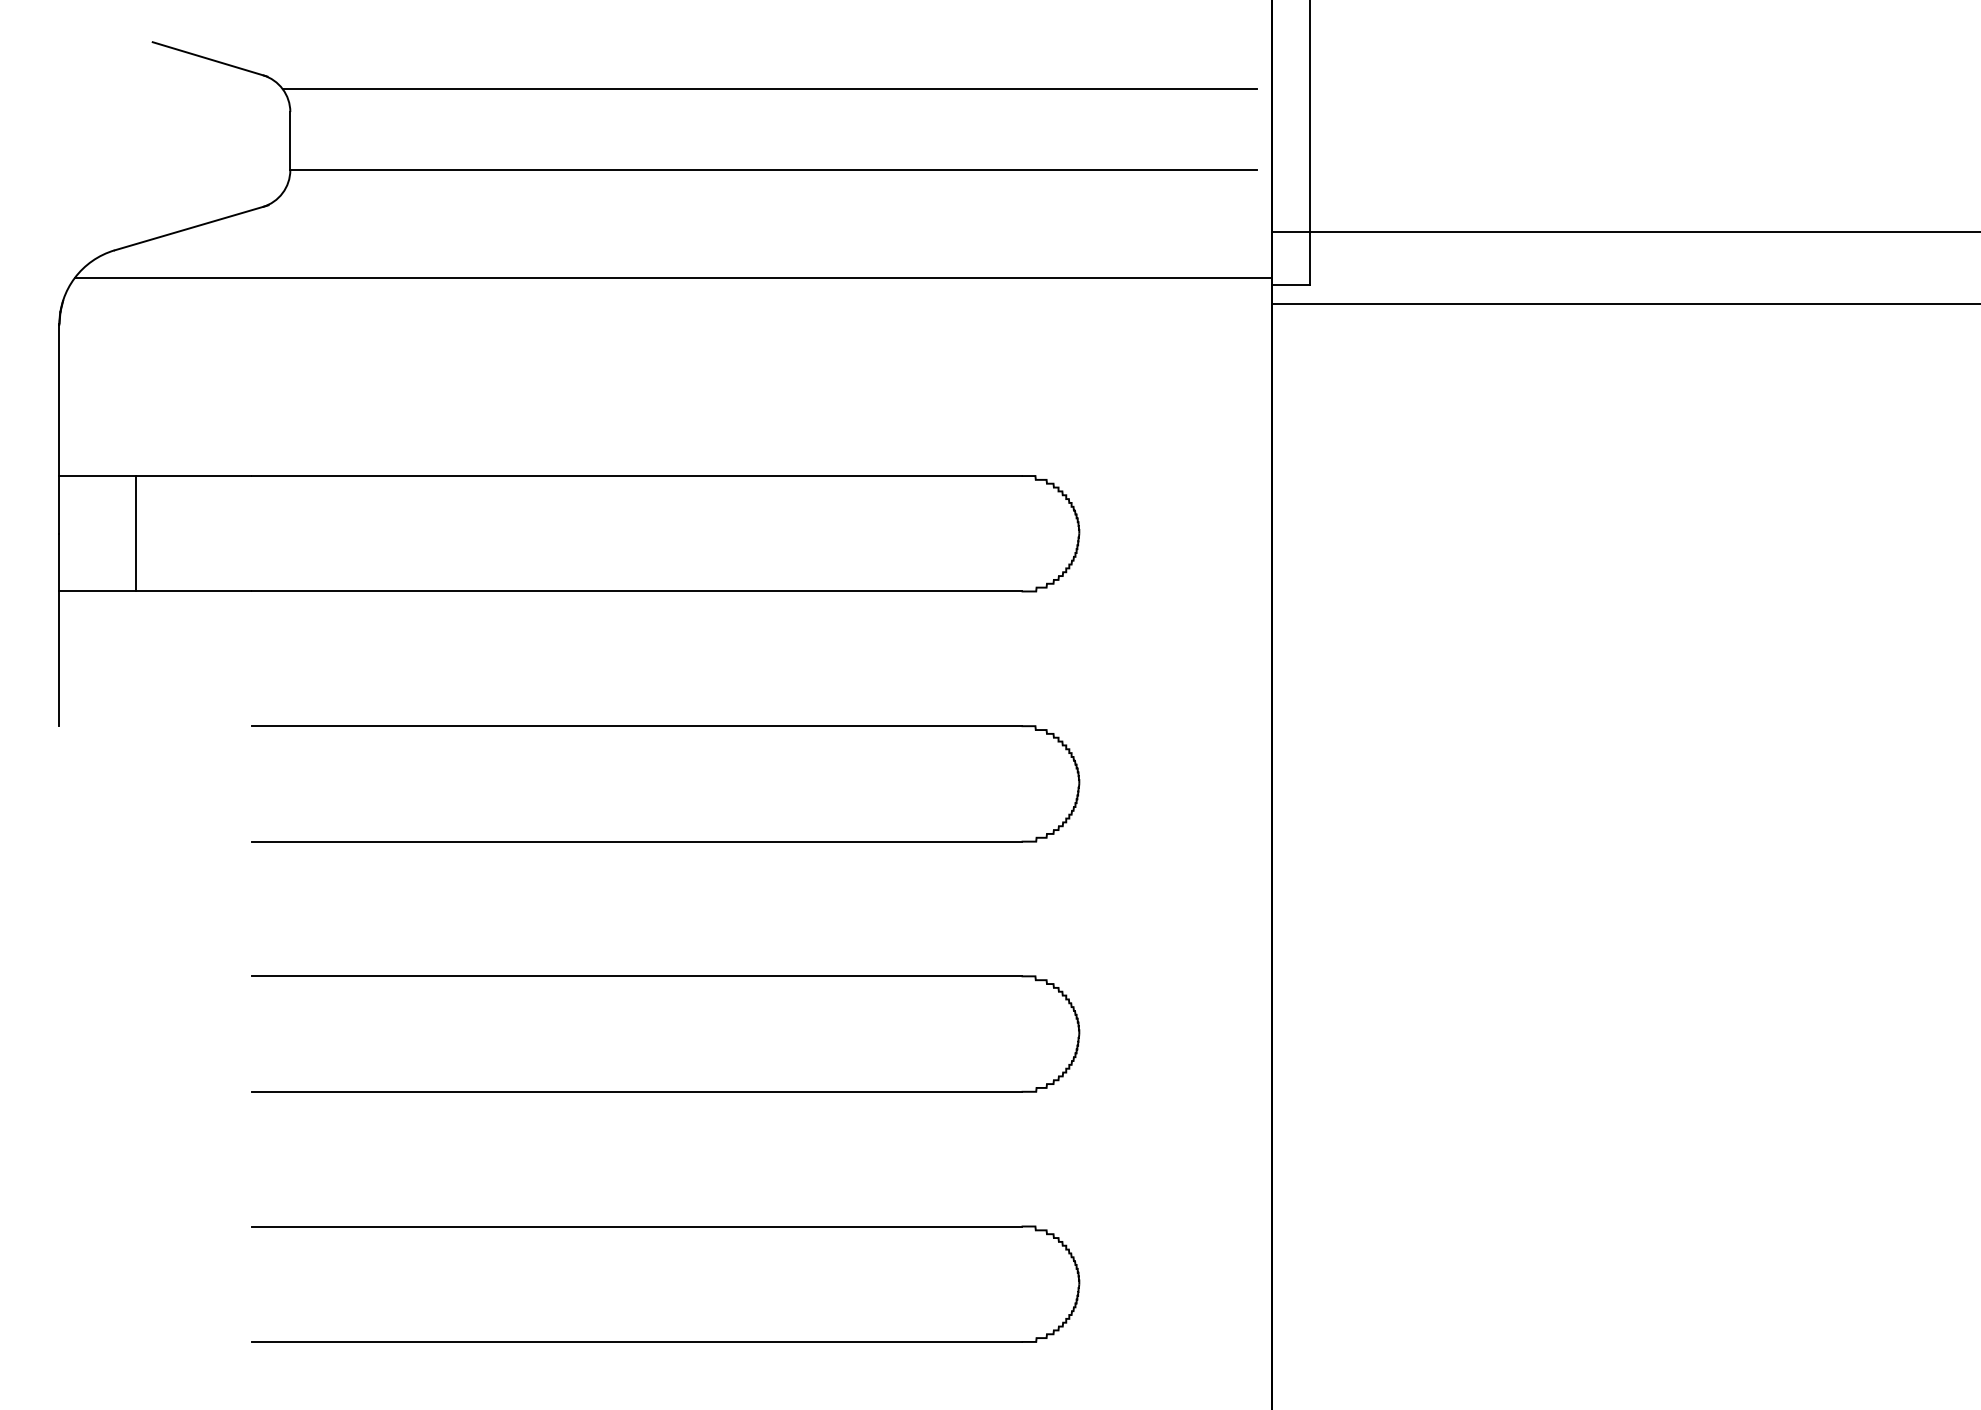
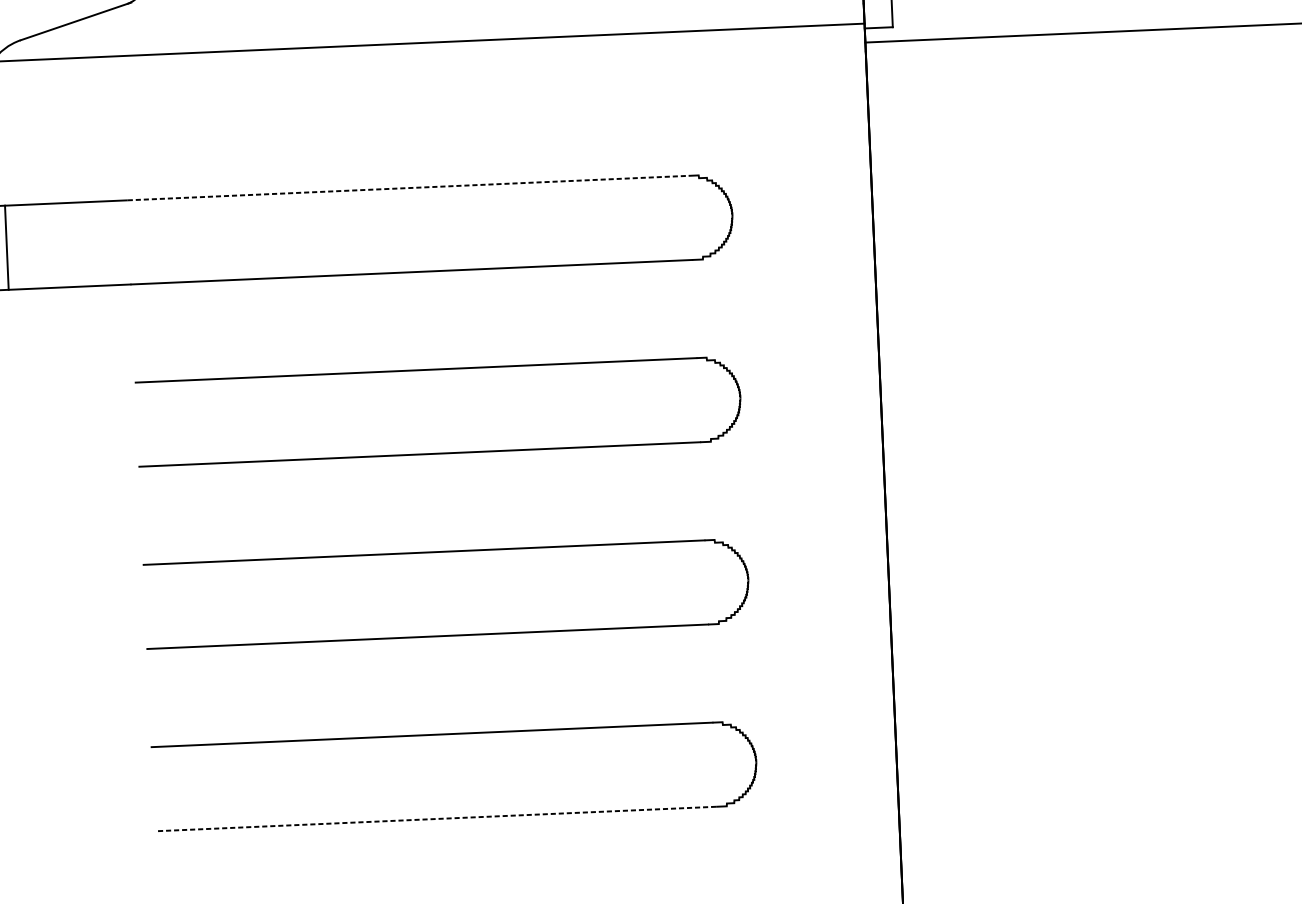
line: (636, 476) -> (408, 188), solid -> dashed
line: (136, 533) -> (6, 247), moved
line: (636, 1341) -> (435, 818), solid -> dashed

